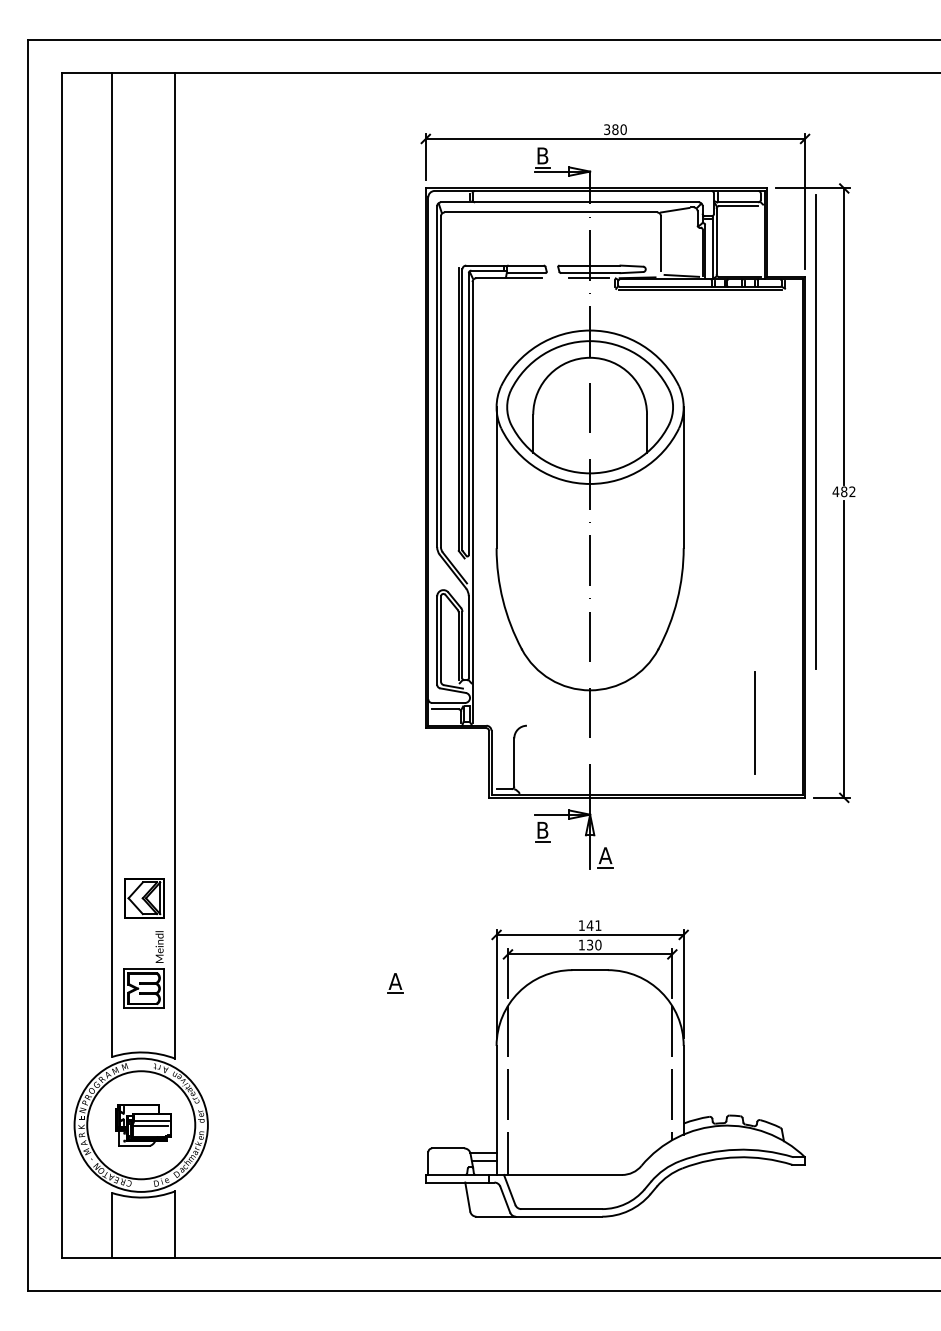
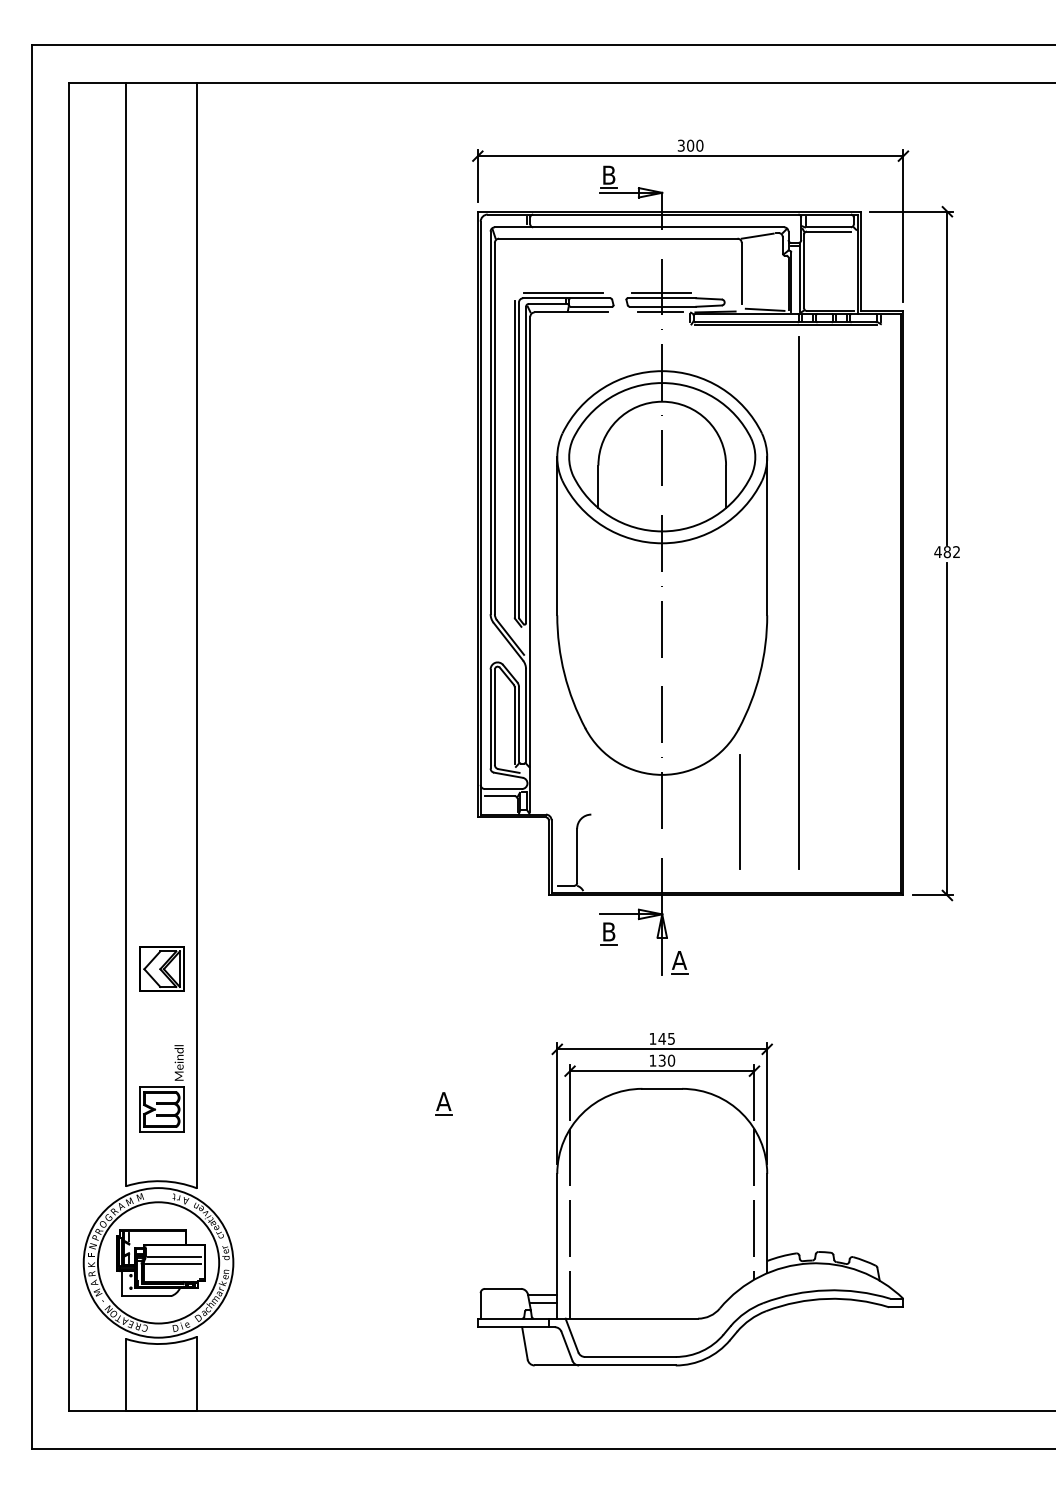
text: (615, 129) -> (690, 145), 380 -> 300
line: (501, 260) -> (562, 292), added
line: (589, 260) -> (661, 292), added
line: (815, 431) -> (798, 602), moved
line: (754, 722) -> (739, 811), moved
part: (143, 897) -> (161, 968), moved
text: (598, 925) -> (671, 1038), 141 -> 145
part: (142, 1124) -> (160, 1262), size x1.43

